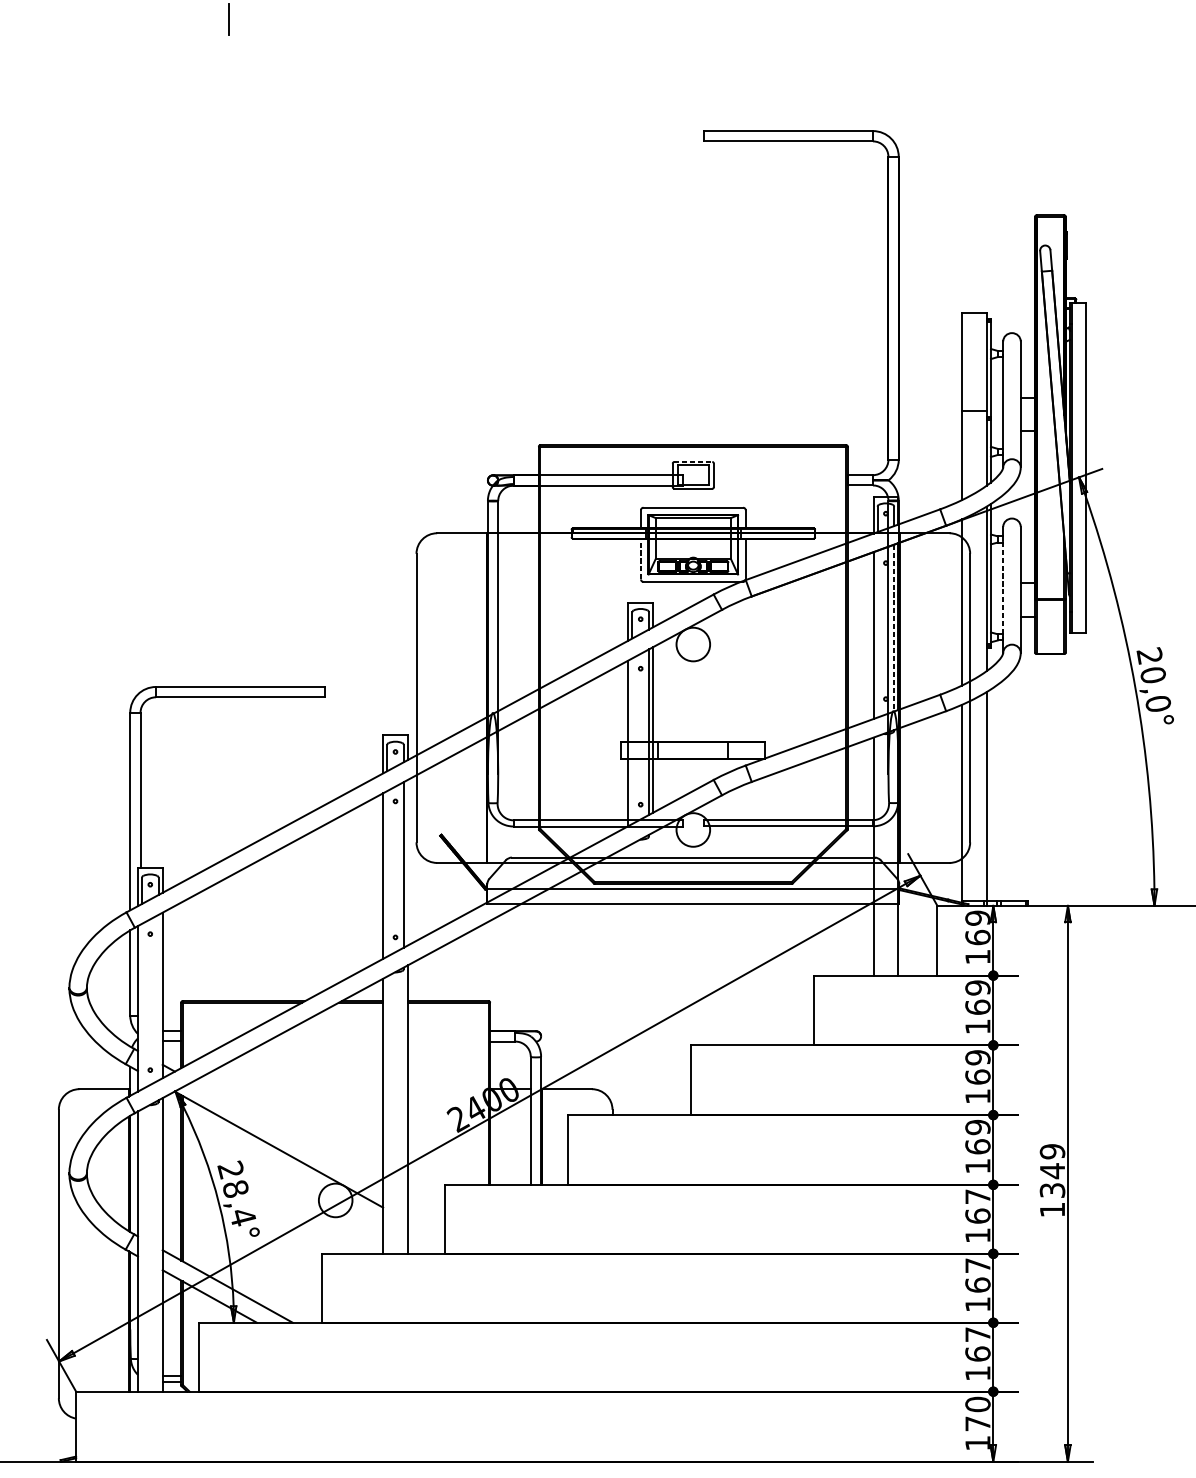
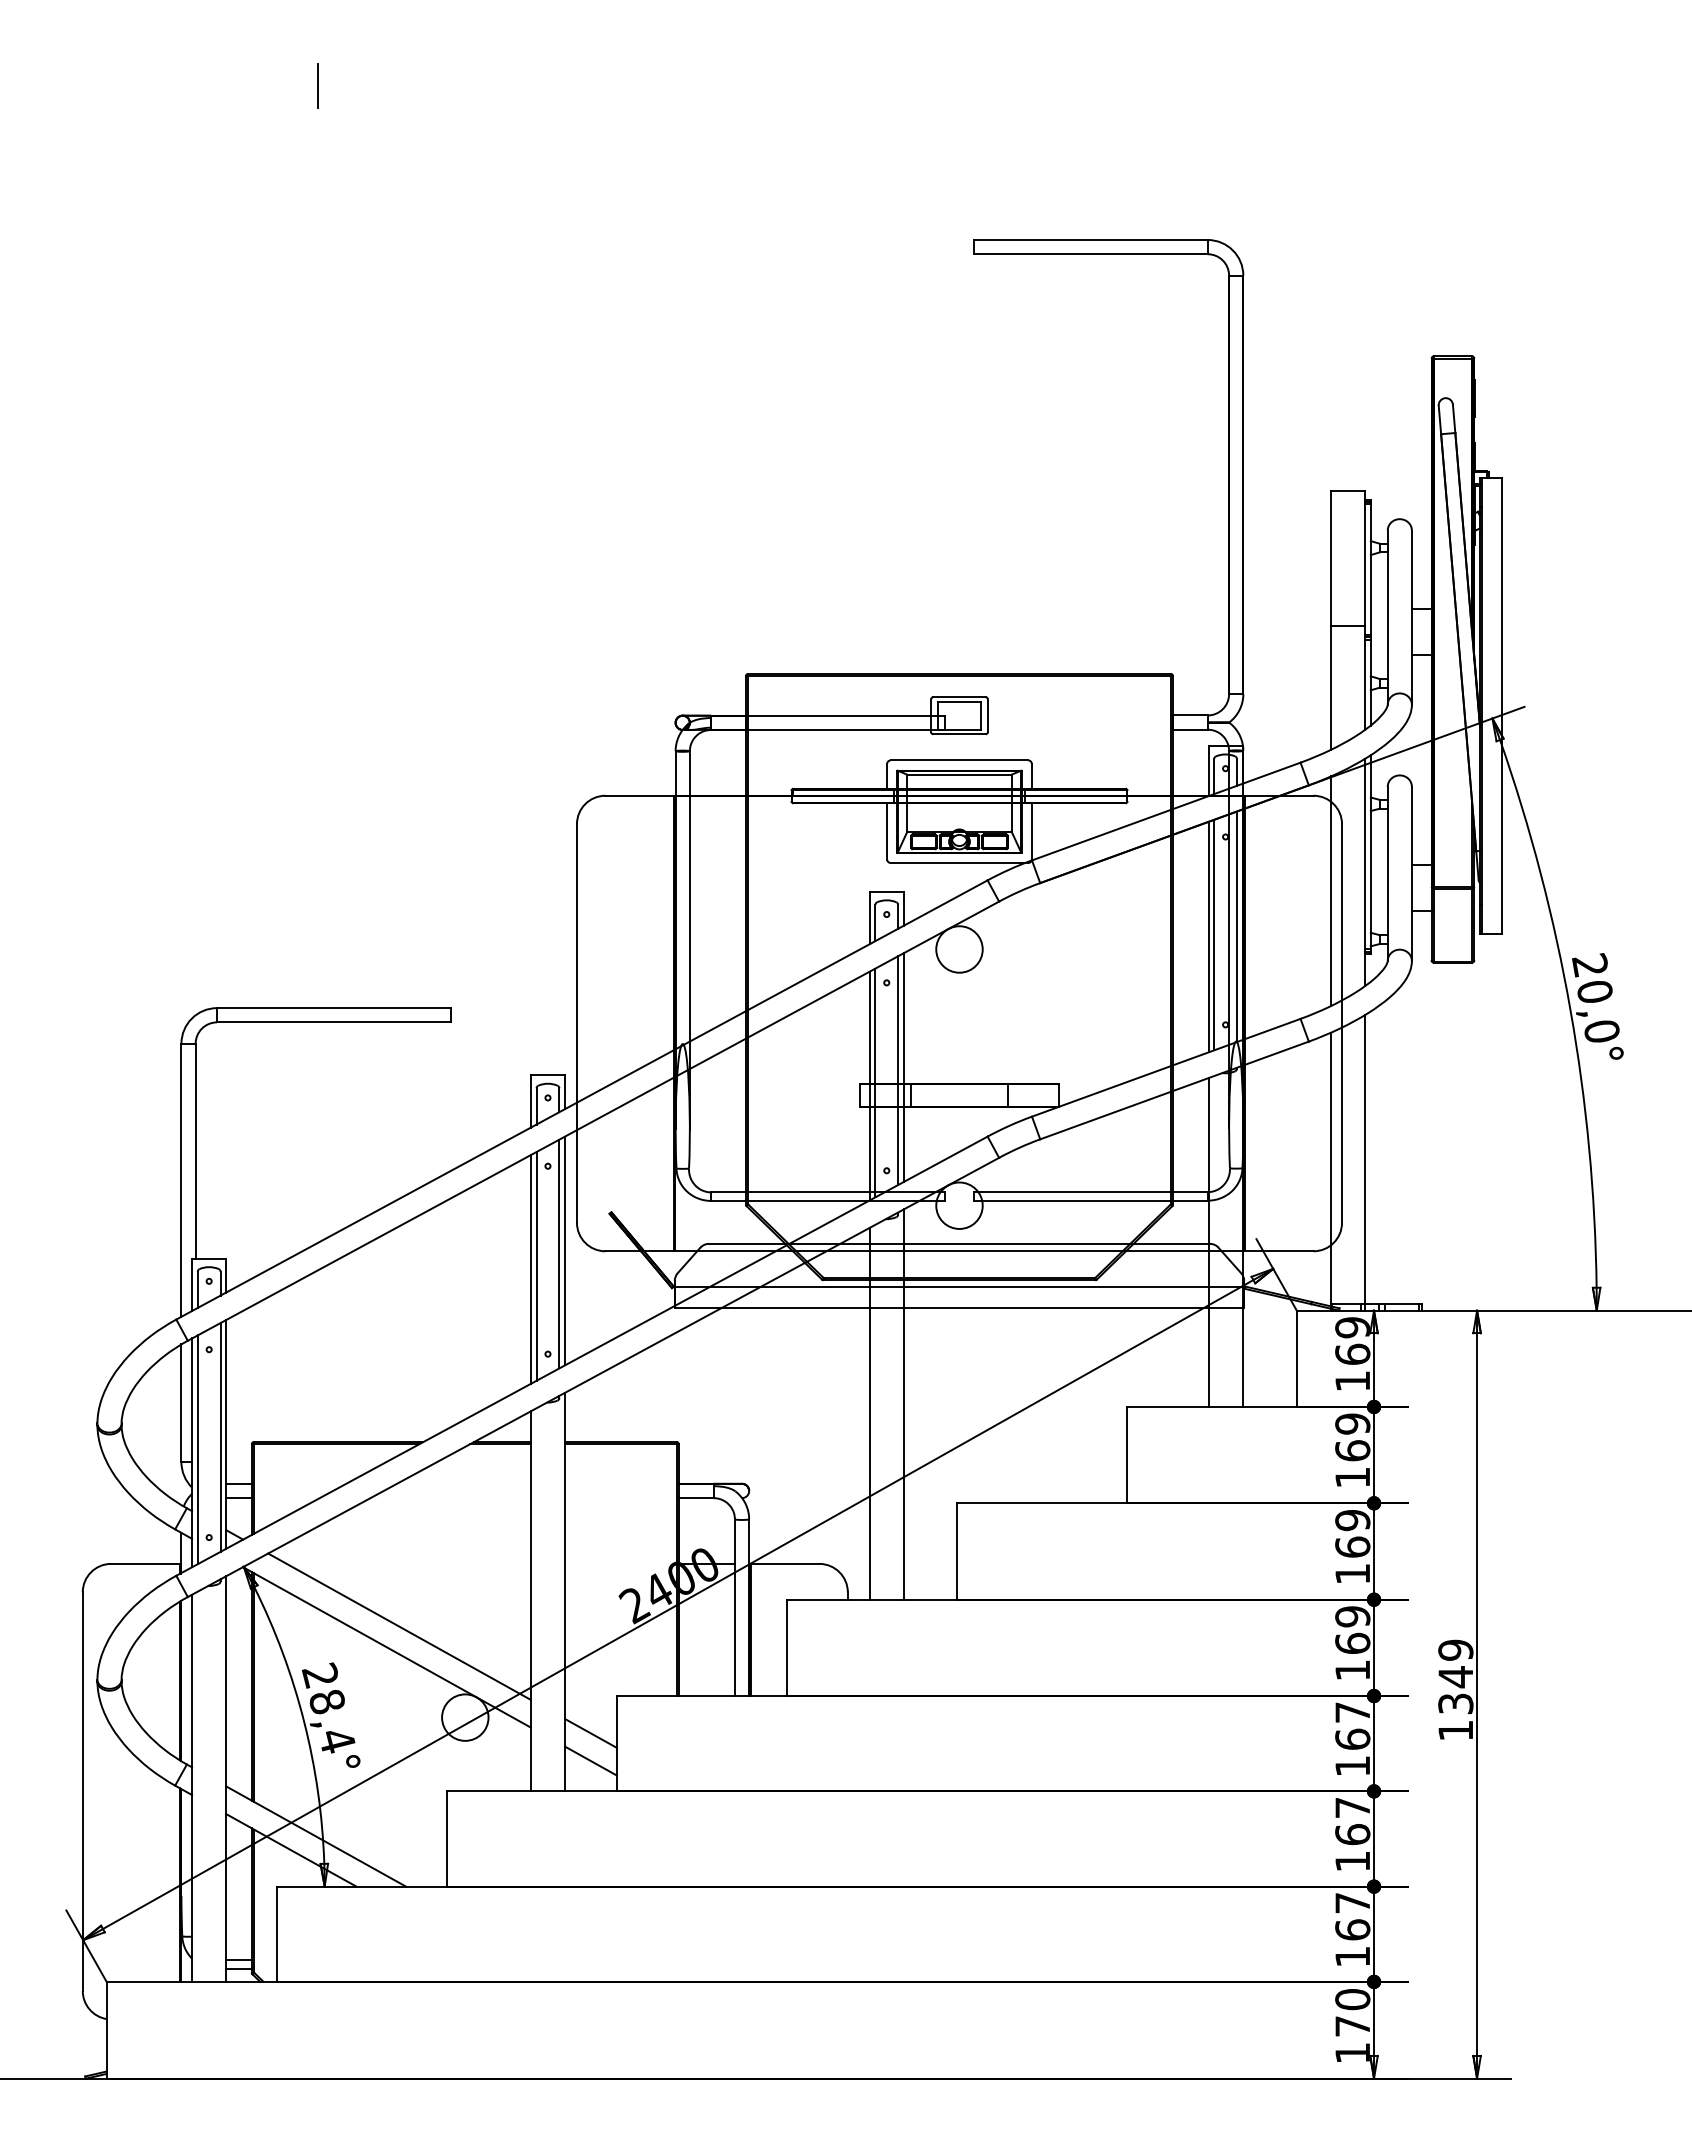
line: (693, 462) -> (959, 697), dashed -> solid
line: (641, 558) -> (887, 830), dashed -> solid
line: (1003, 587) -> (1387, 870), dashed -> solid
line: (893, 628) -> (1236, 927), dashed -> solid
line: (877, 633) -> (1214, 934), added
line: (632, 740) -> (875, 1082), added
line: (408, 862) -> (565, 1250), added
line: (387, 873) -> (536, 1265), added
line: (652, 973) -> (903, 1404), added
line: (628, 980) -> (869, 1413), added
line: (158, 997) -> (220, 1437), added
line: (141, 1006) -> (197, 1449), added
line: (288, 1134) -> (399, 1626), added
line: (426, 1211) -> (590, 1733), added
line: (426, 1231) -> (590, 1760), added

